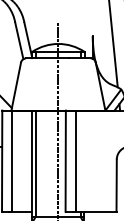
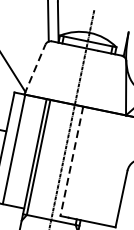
line: (16, 86) -> (35, 69), solid -> dashed
line: (75, 160) -> (82, 162), removed
line: (65, 161) -> (71, 161), solid -> dashed

